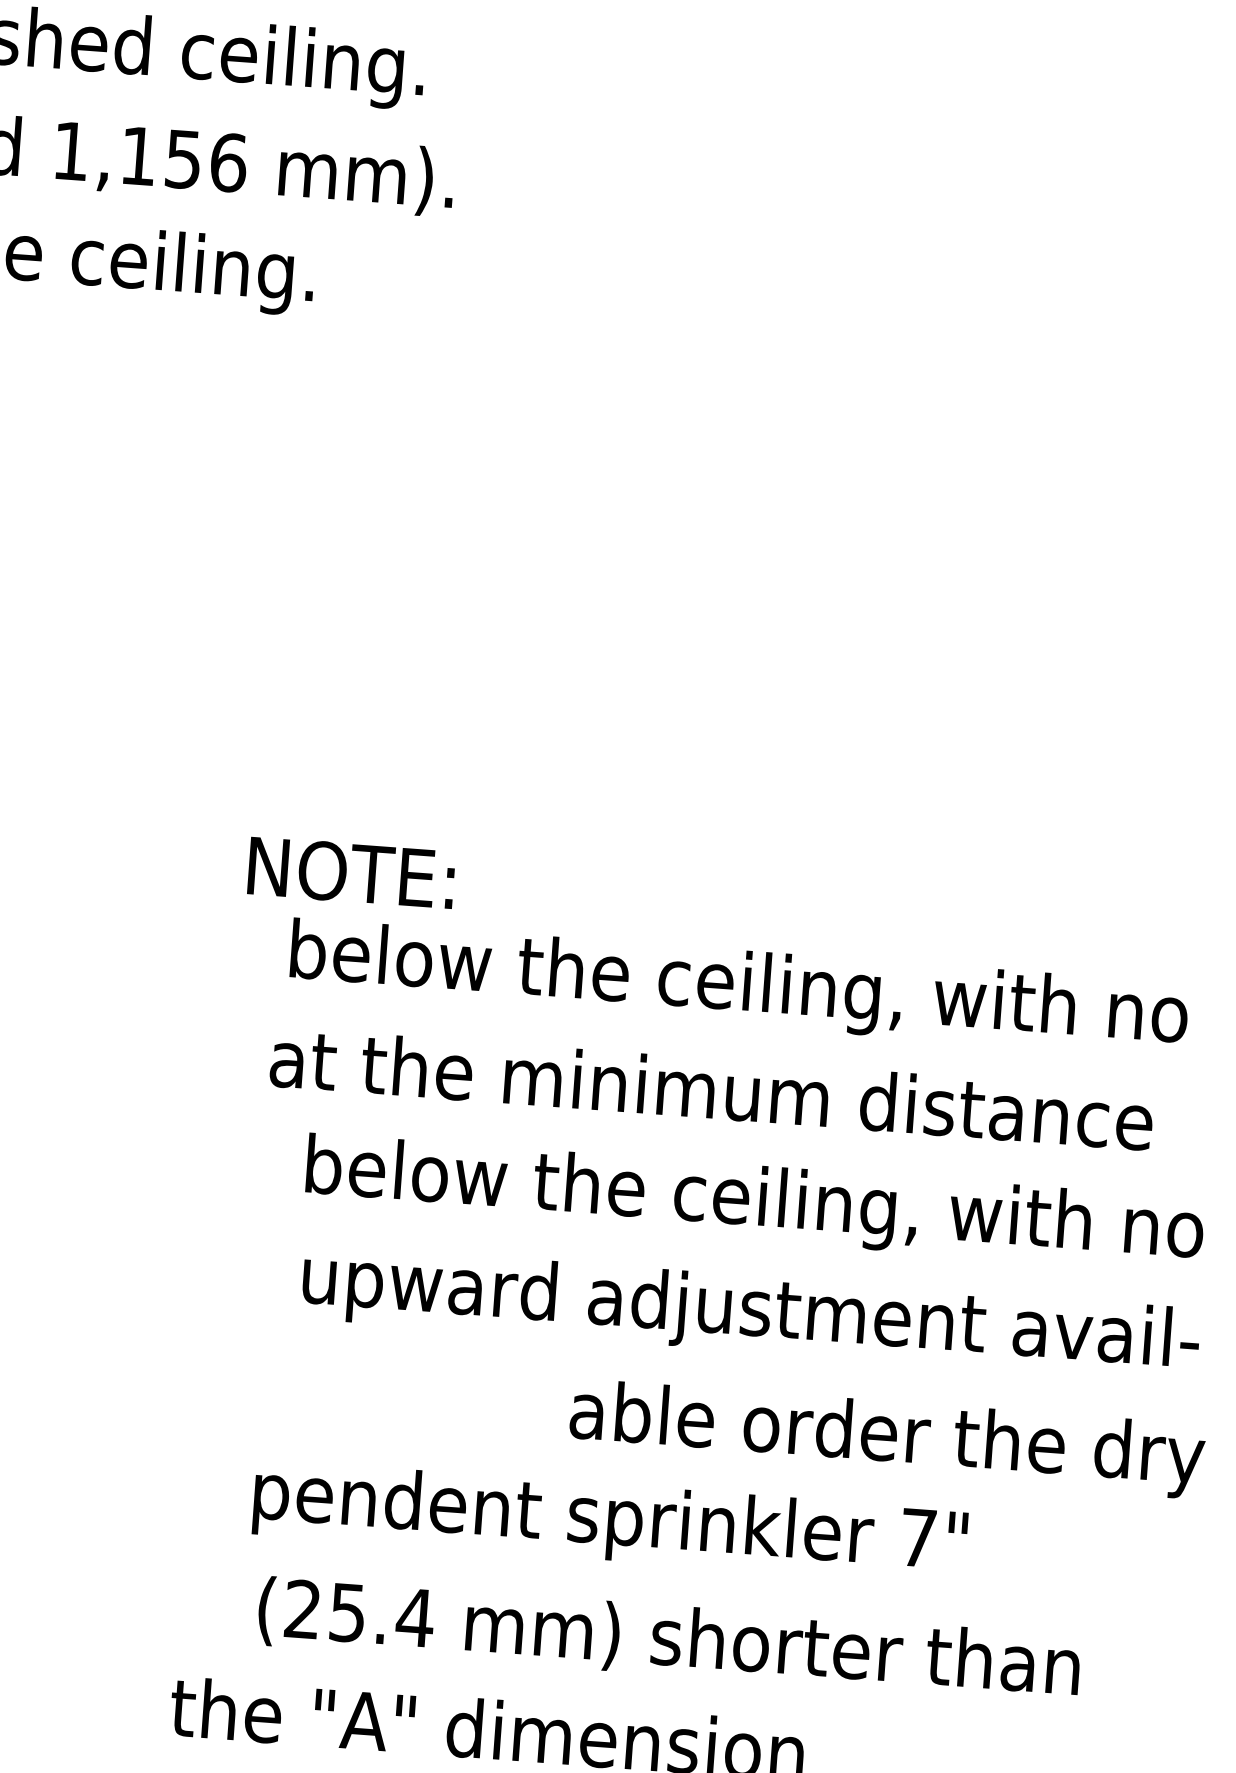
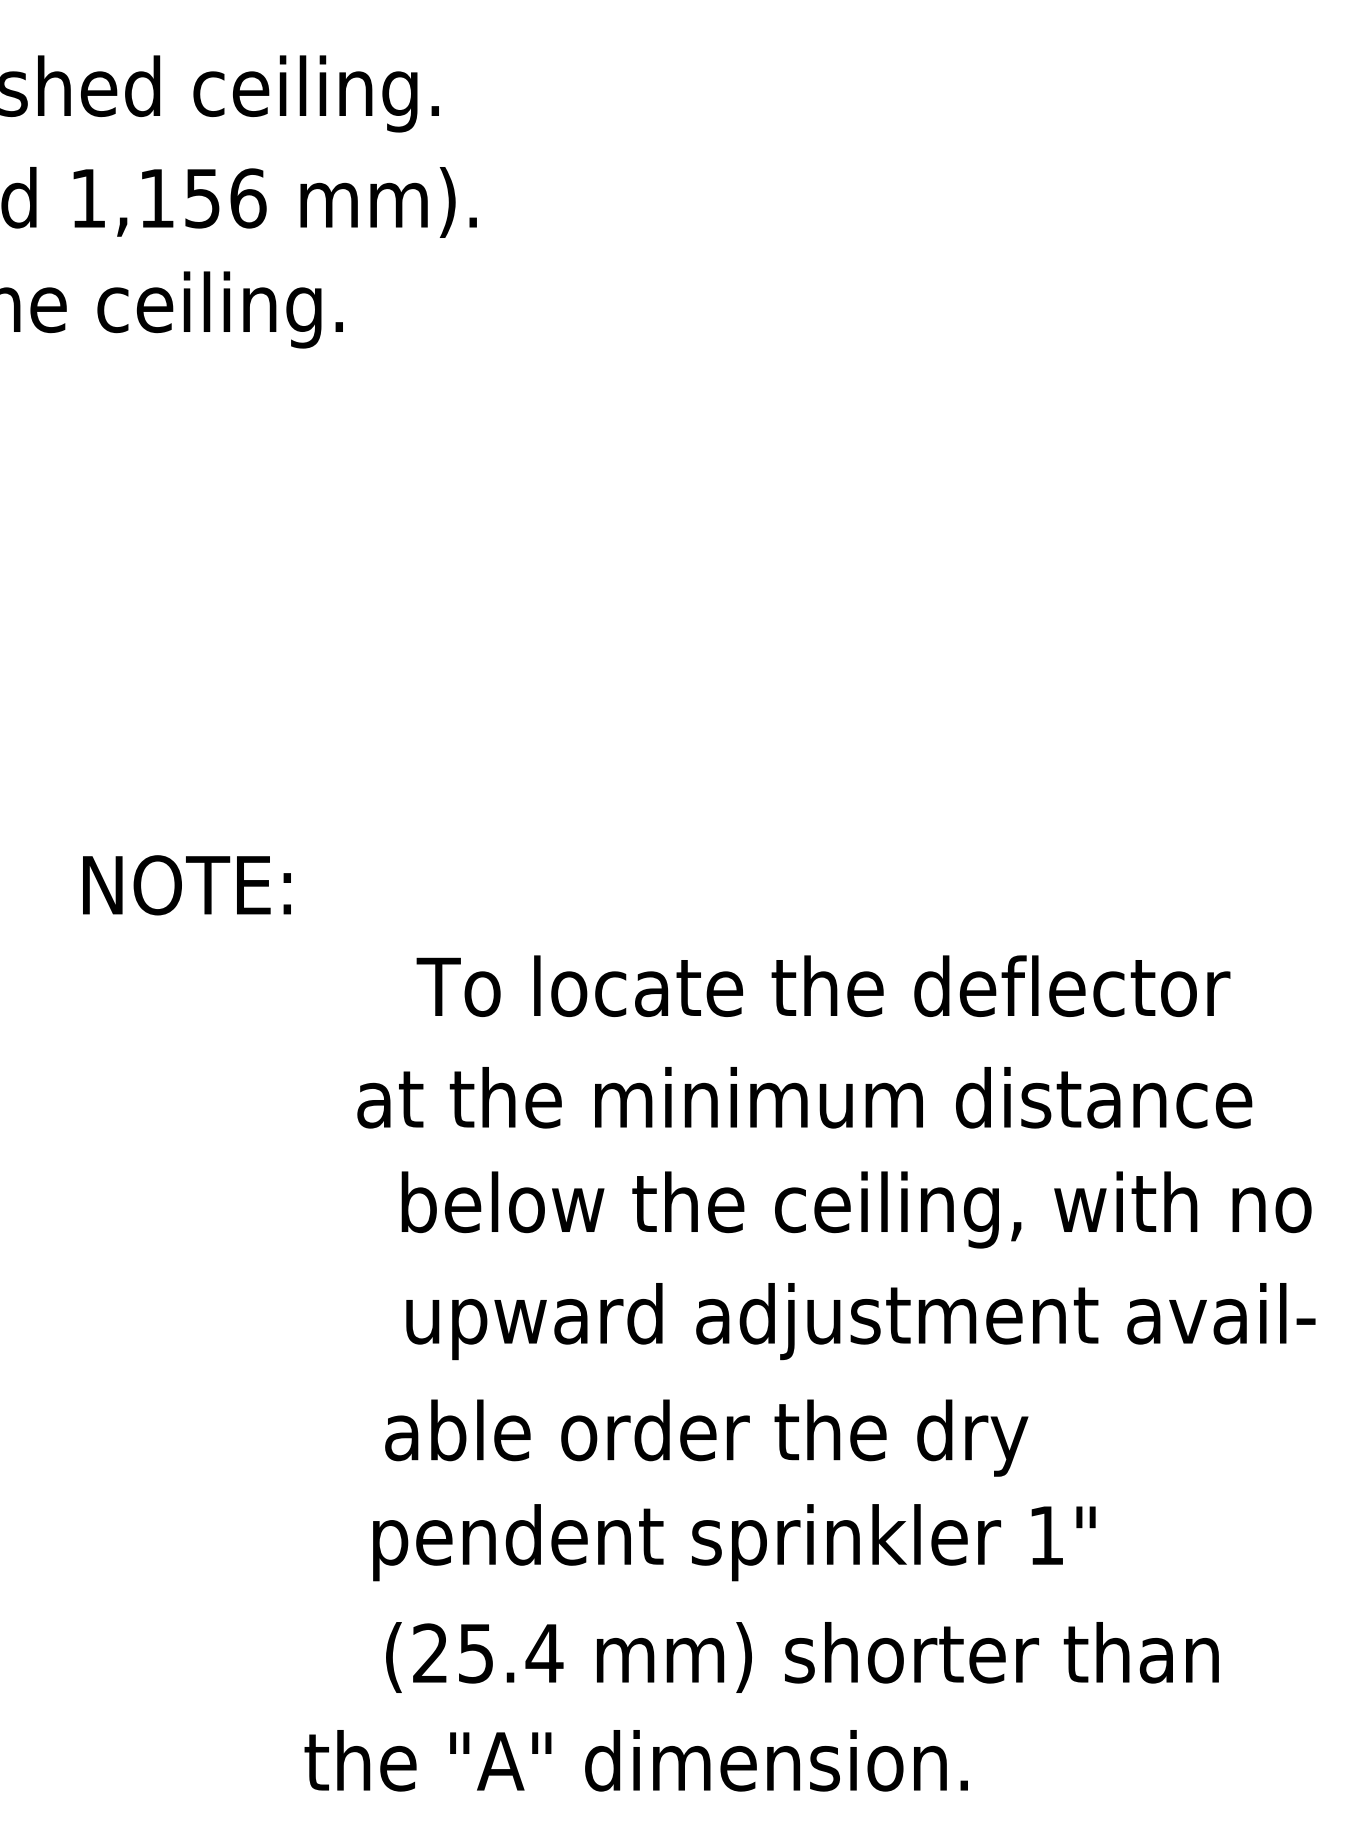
text: (351, 873) -> (186, 885), moved
text: (738, 987) -> (824, 993), below the ceiling, with no -> To locate the deflector
text: (887, 1438) -> (706, 1437), moved
text: (918, 1537) -> (1046, 1535), 7" -> 1"

